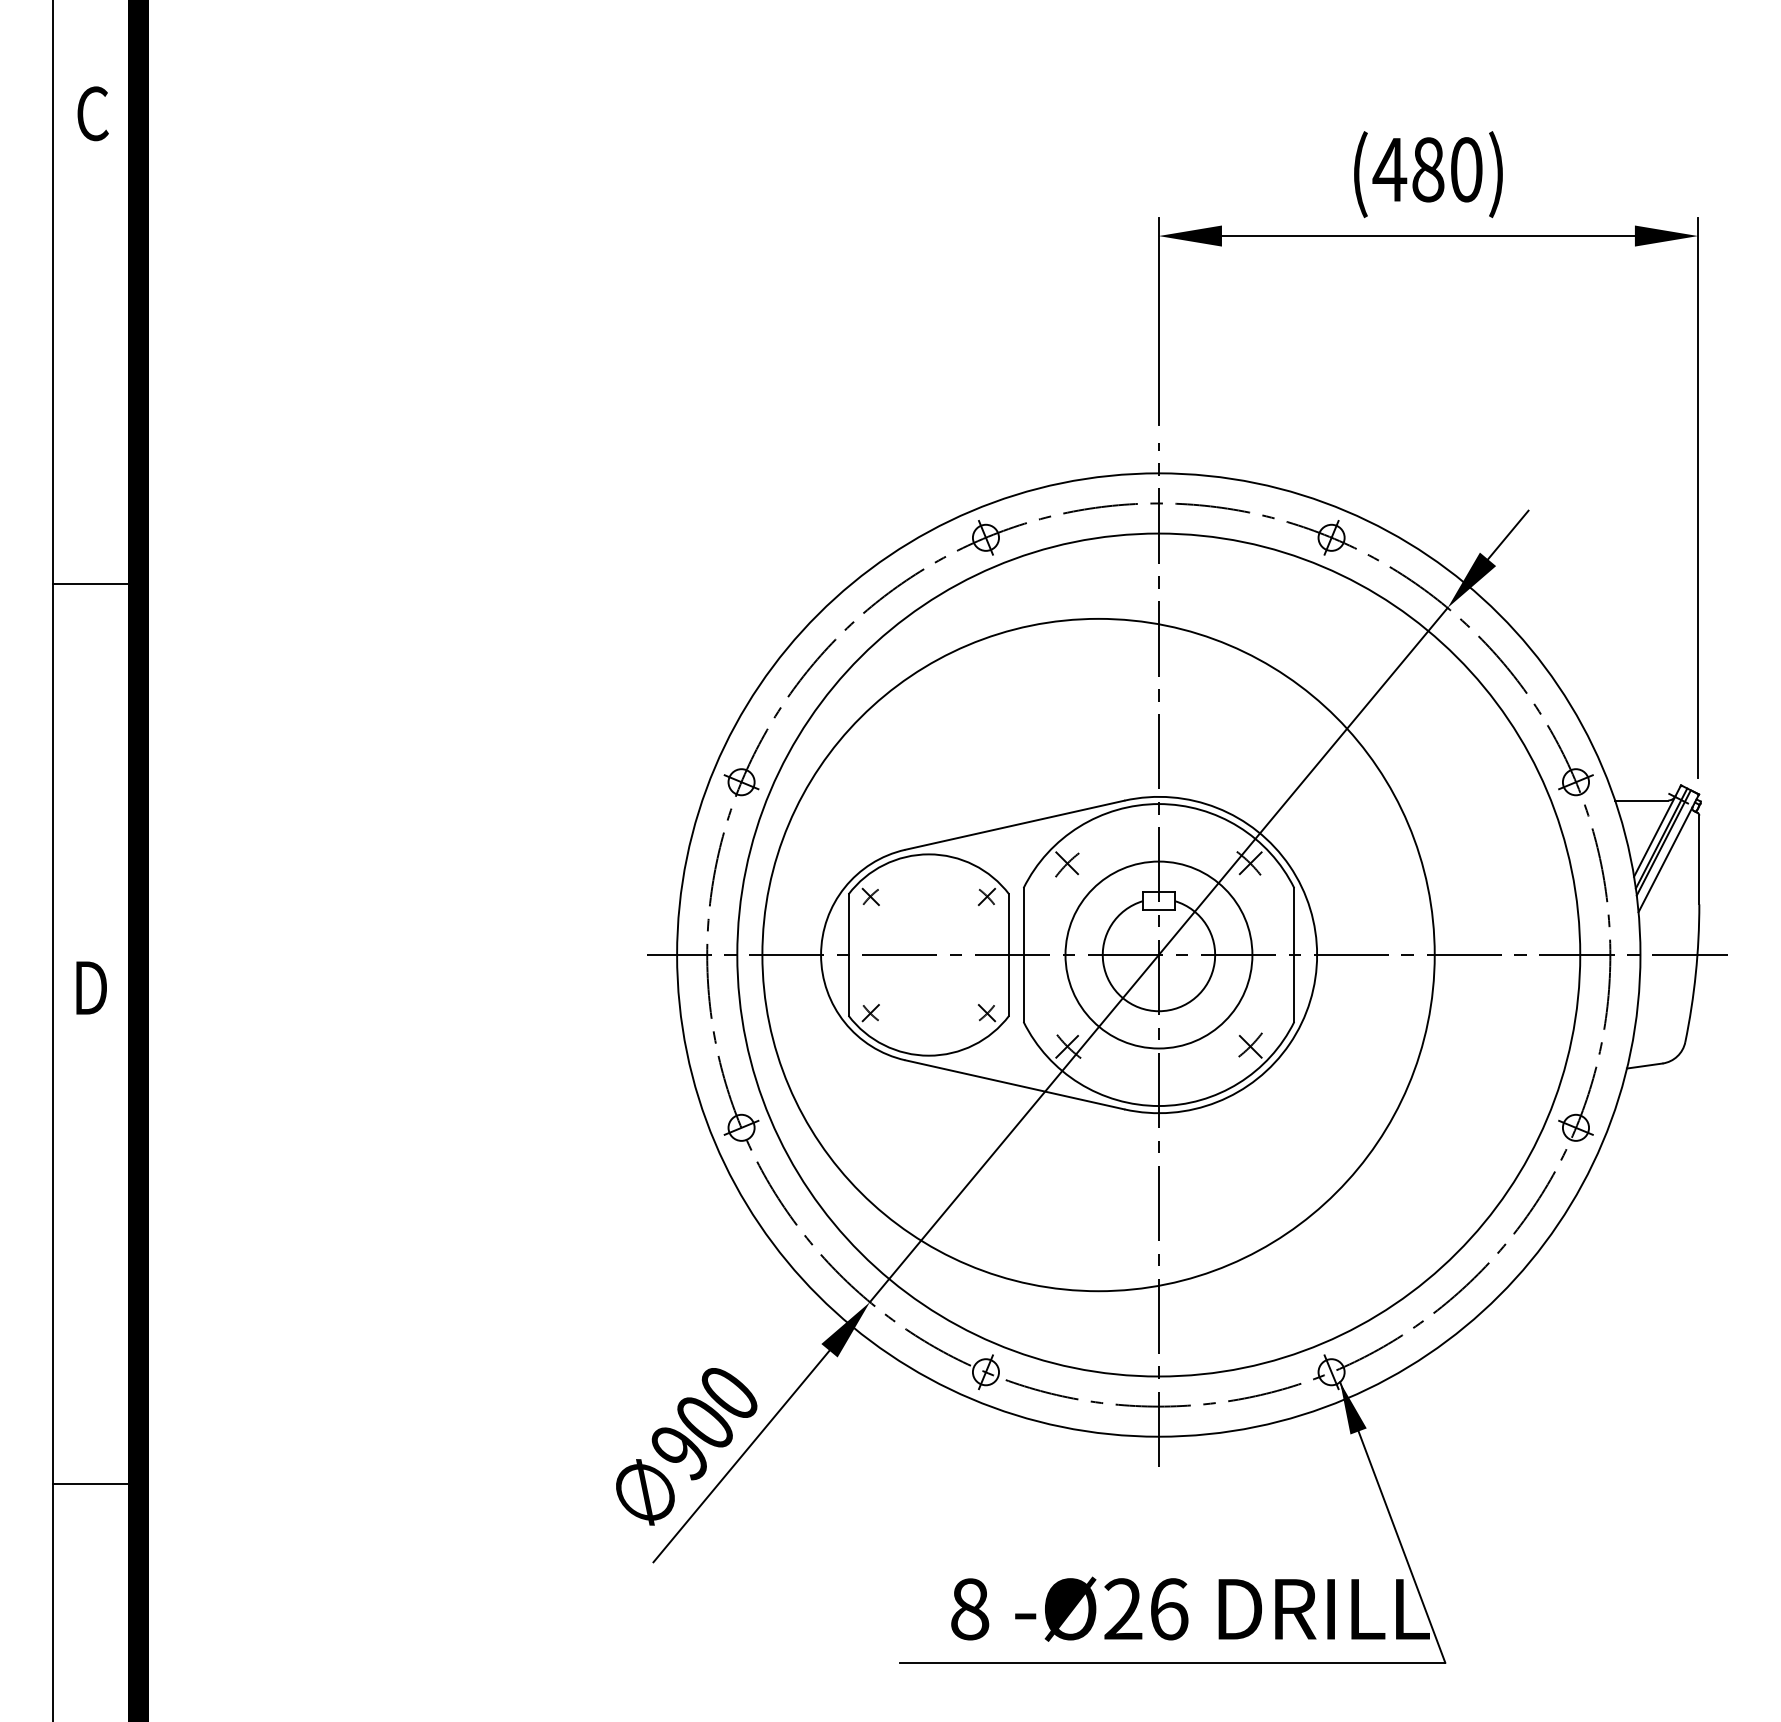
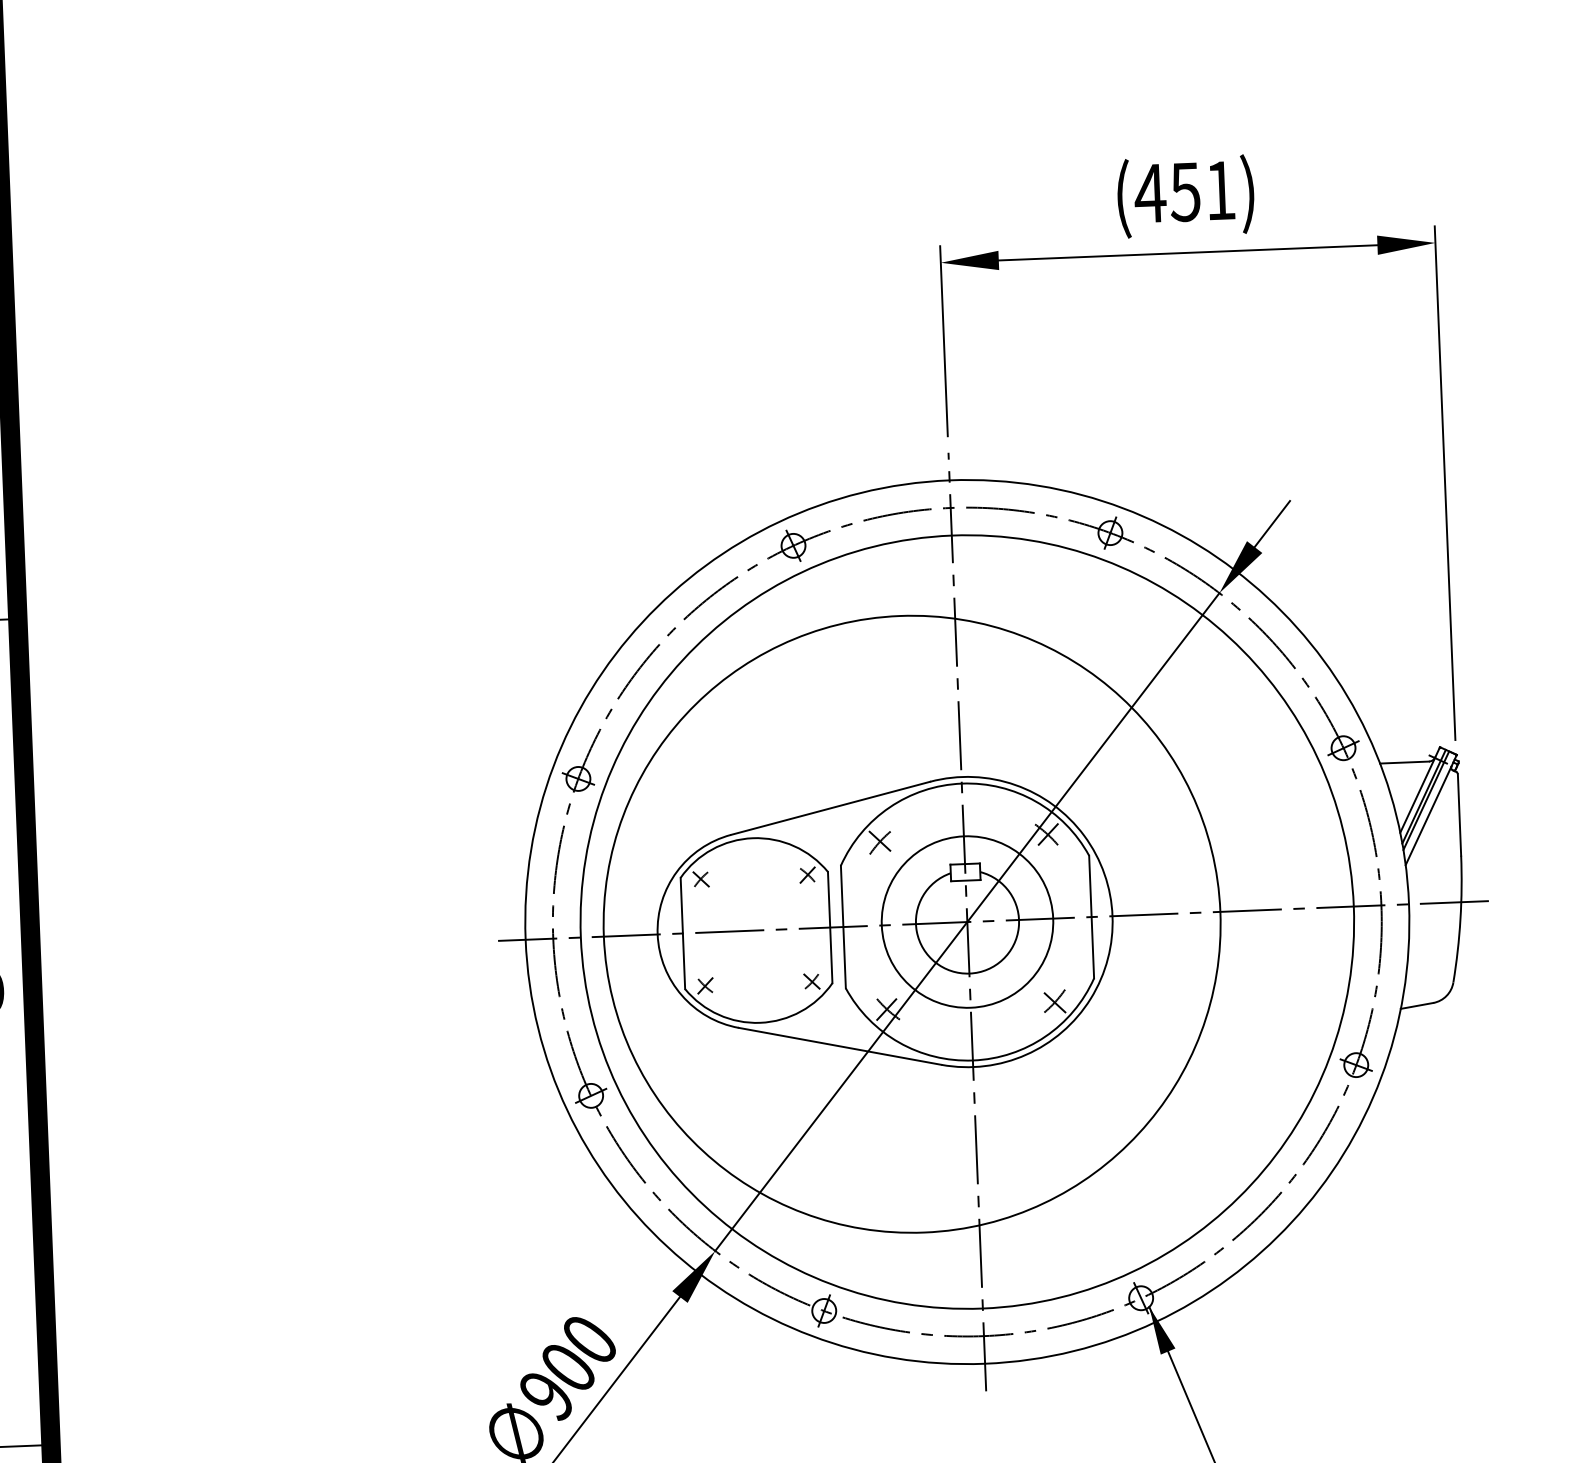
text: (1446, 169) -> (1202, 191), (480) -> (451)

